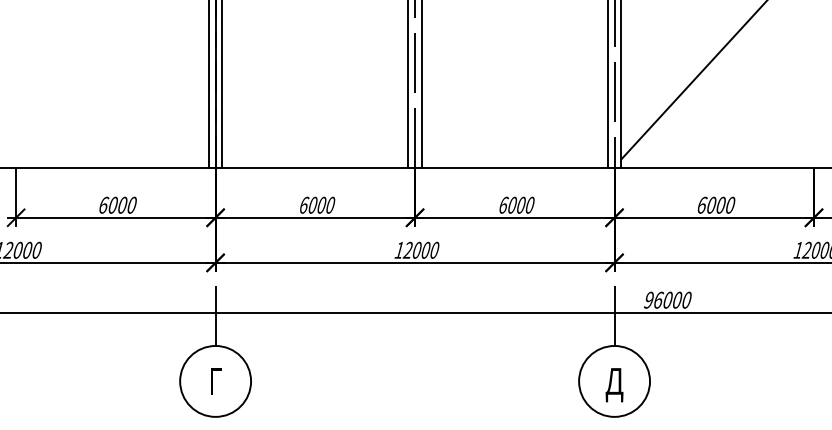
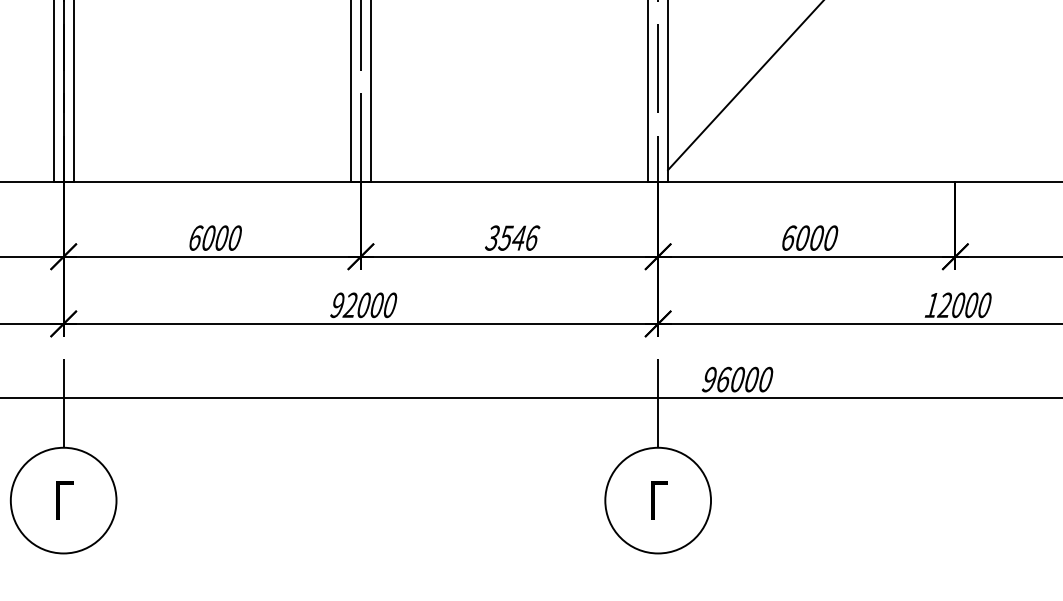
text: (516, 204) -> (512, 236), 6000 -> 3546
text: (398, 249) -> (336, 304), 12000 -> 92000
text: (614, 385) -> (658, 506), Д -> Г

